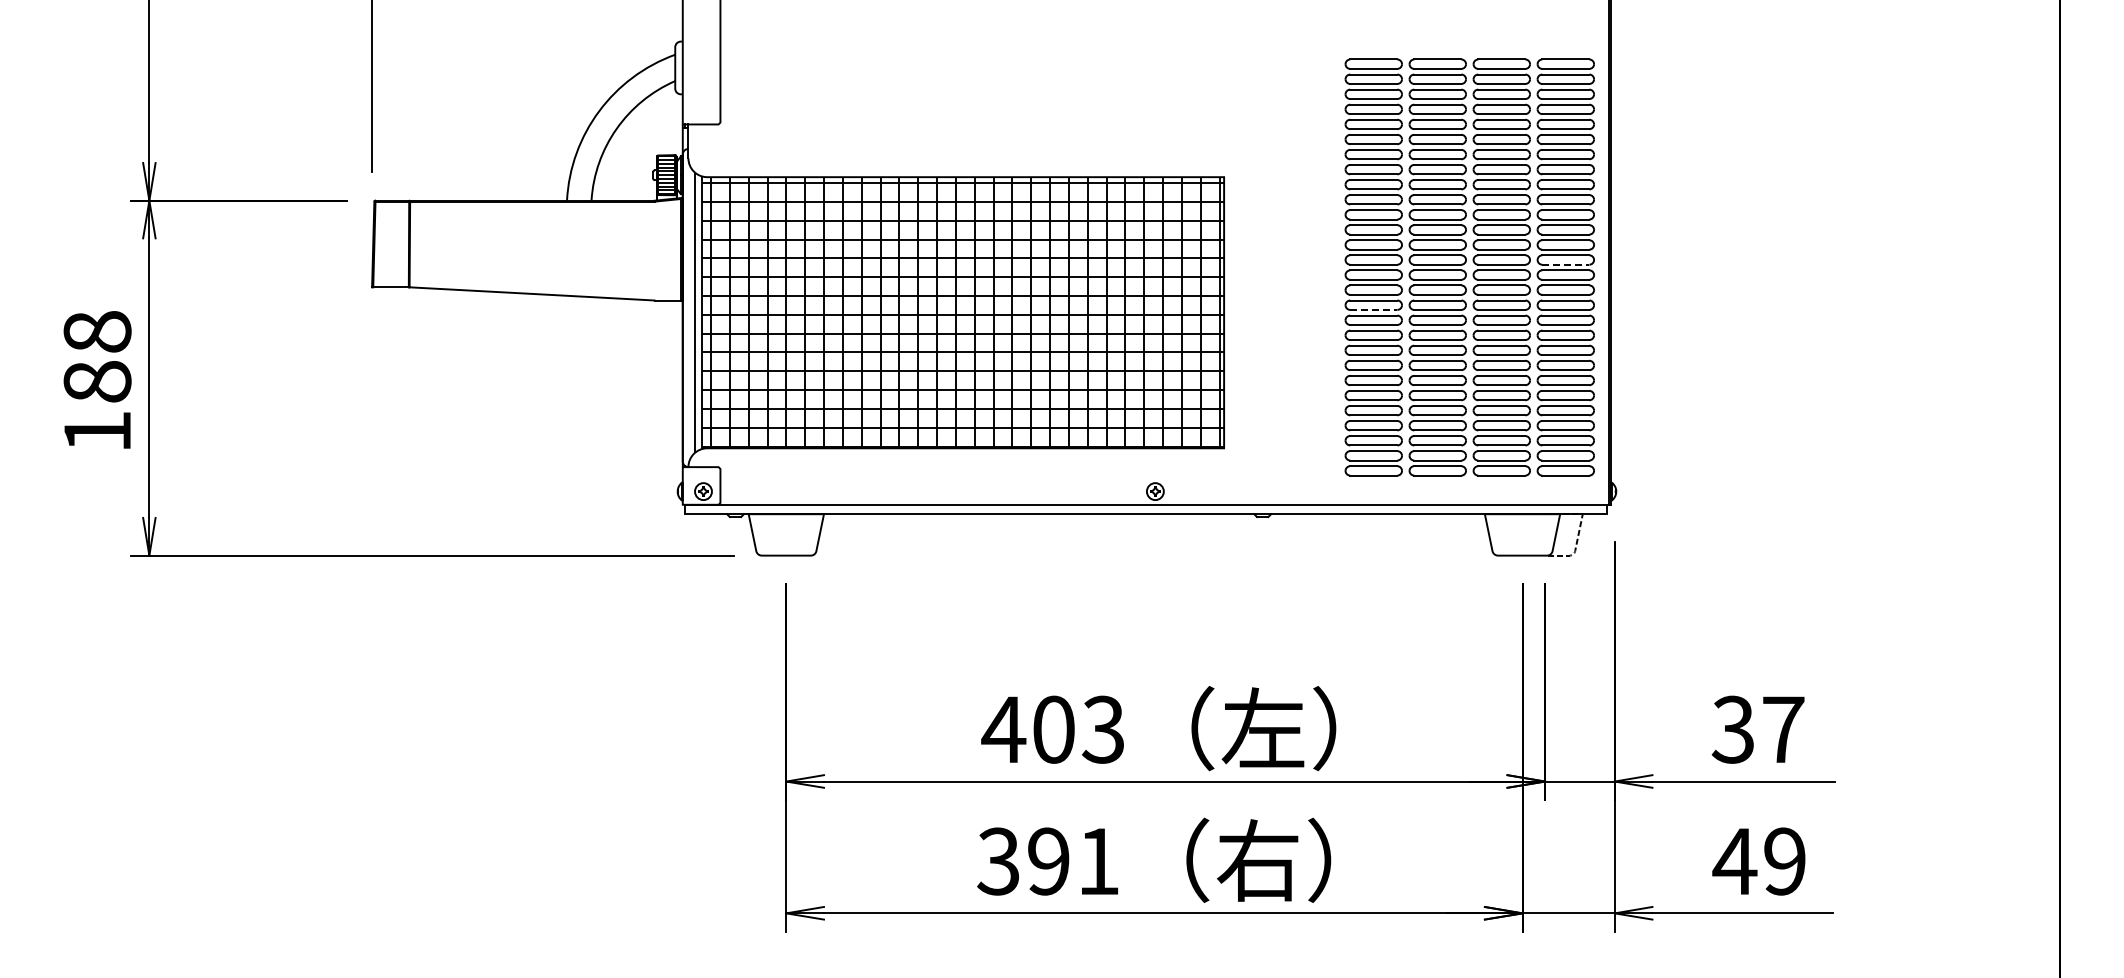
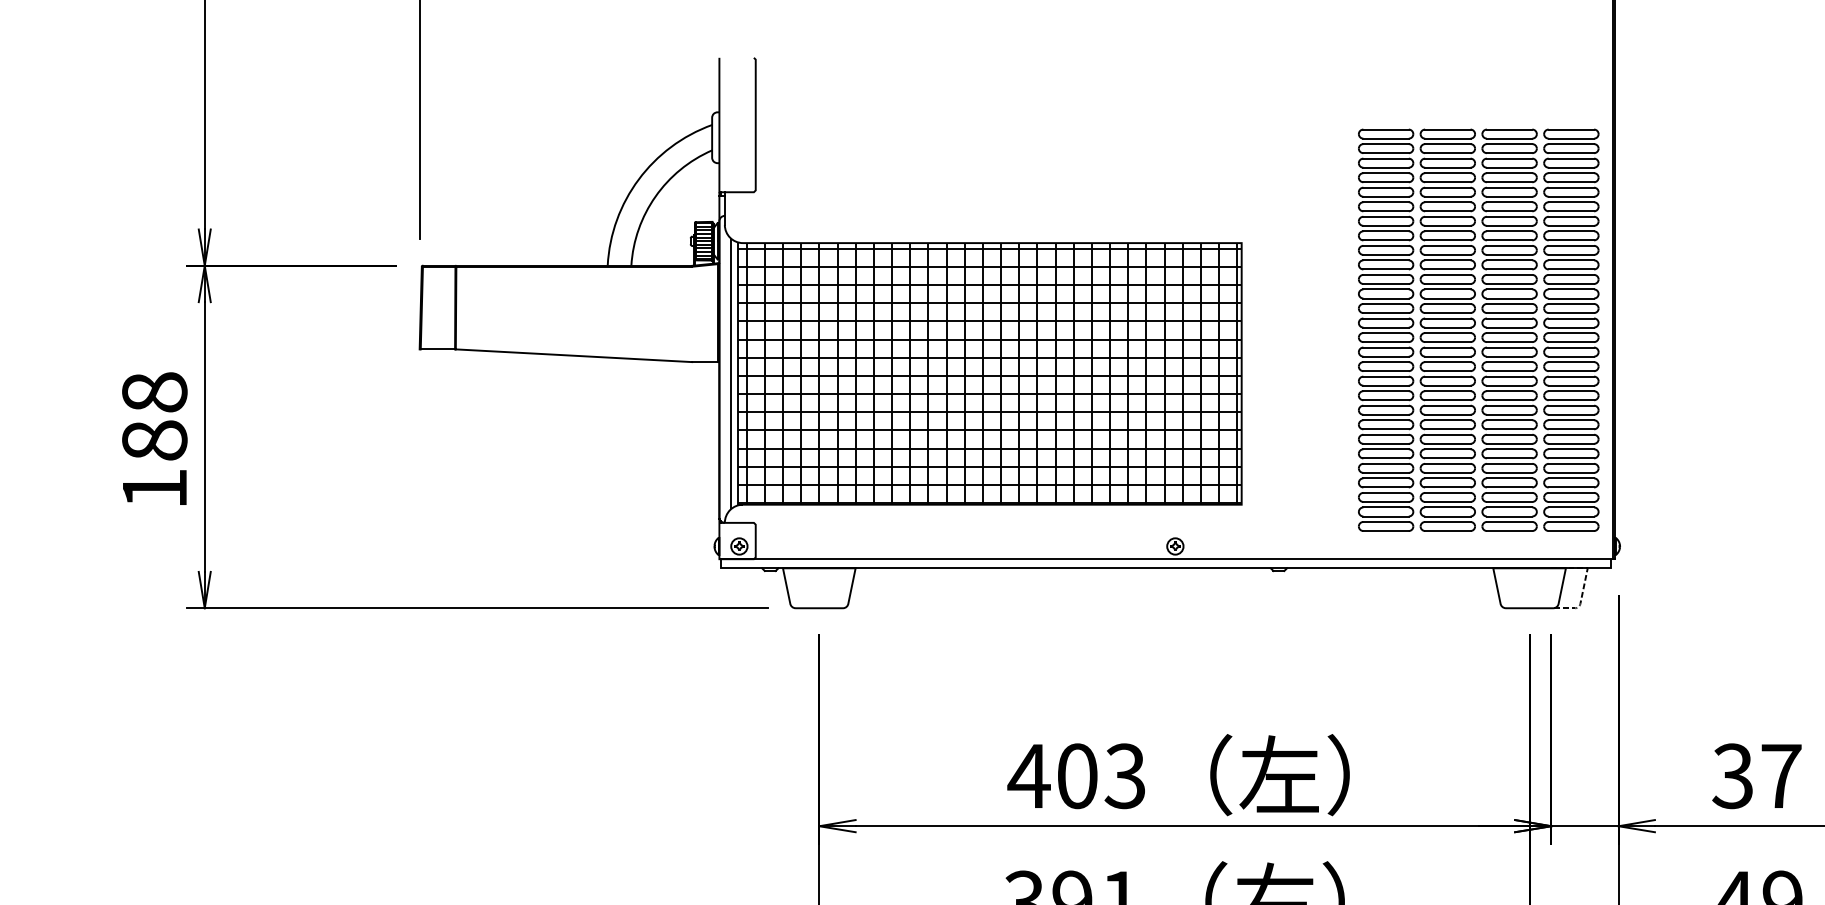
line: (1565, 264) -> (1571, 327), dashed -> solid
line: (1373, 309) -> (1385, 370), dashed -> solid

